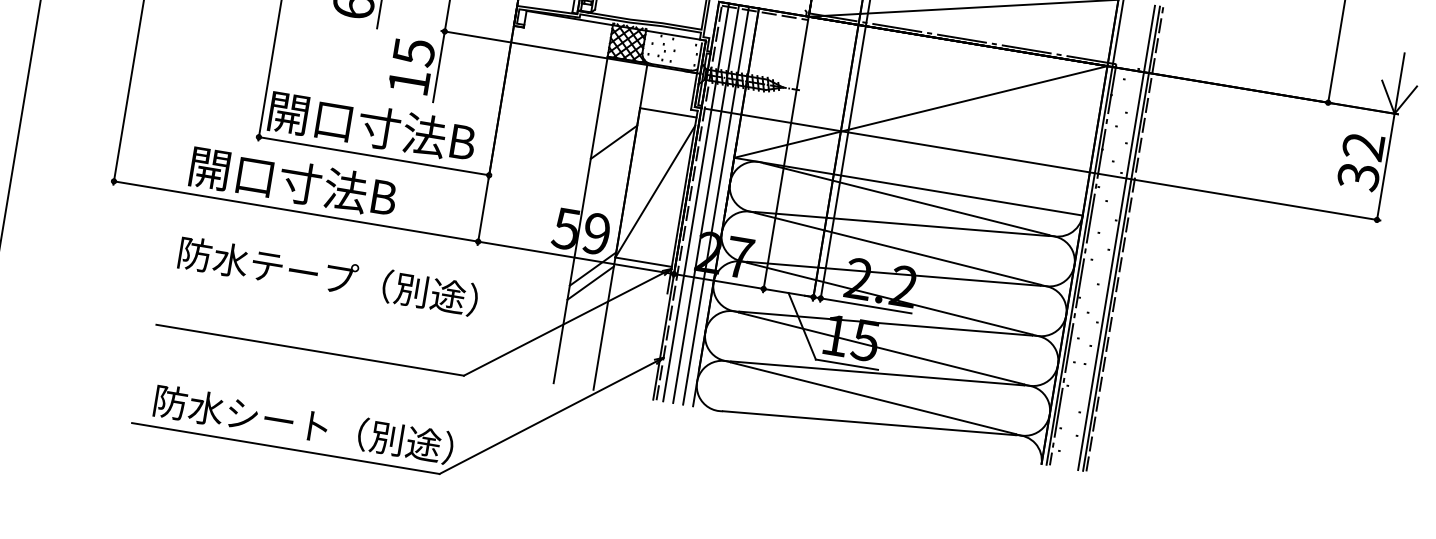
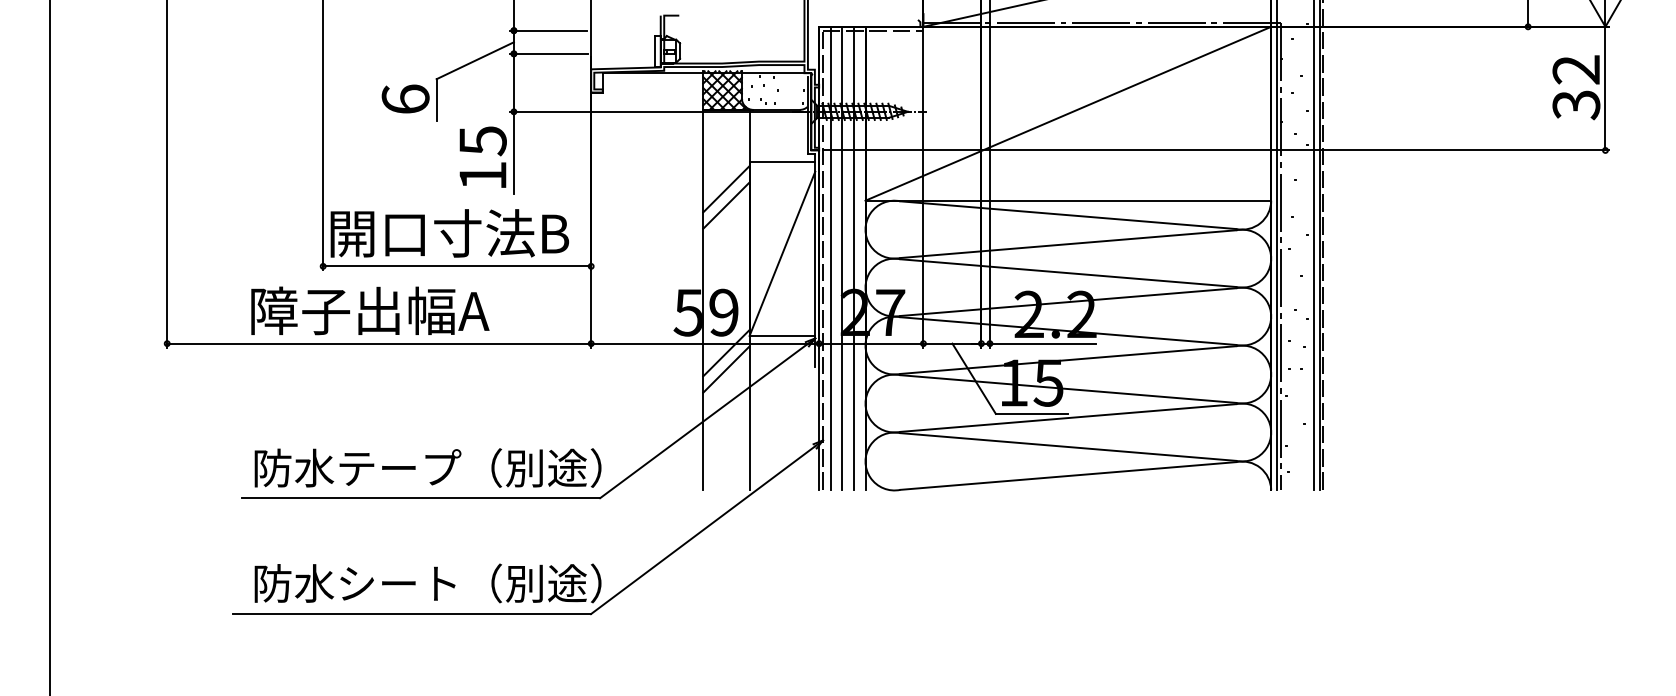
line: (616, 128) -> (726, 189), added
text: (293, 181) -> (370, 310), 開口寸法B -> 障子出幅A
text: (328, 275) -> (427, 467), moved

